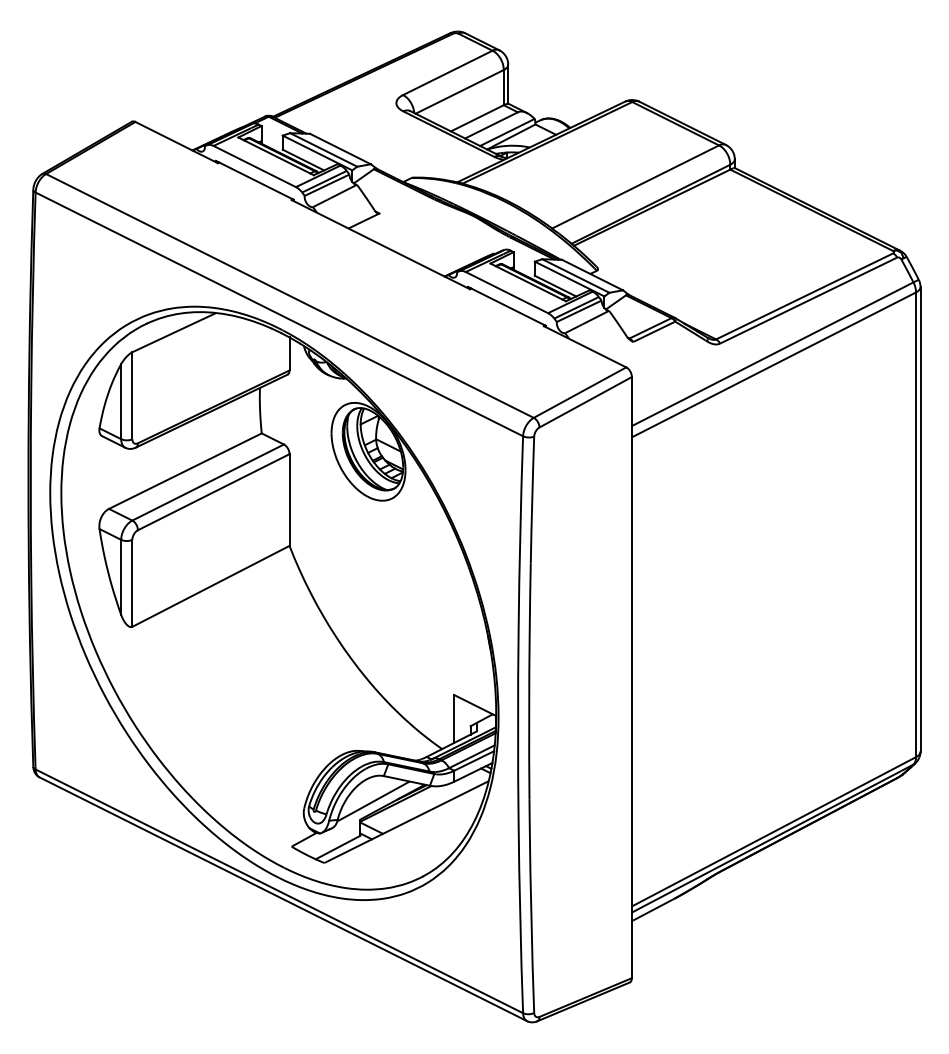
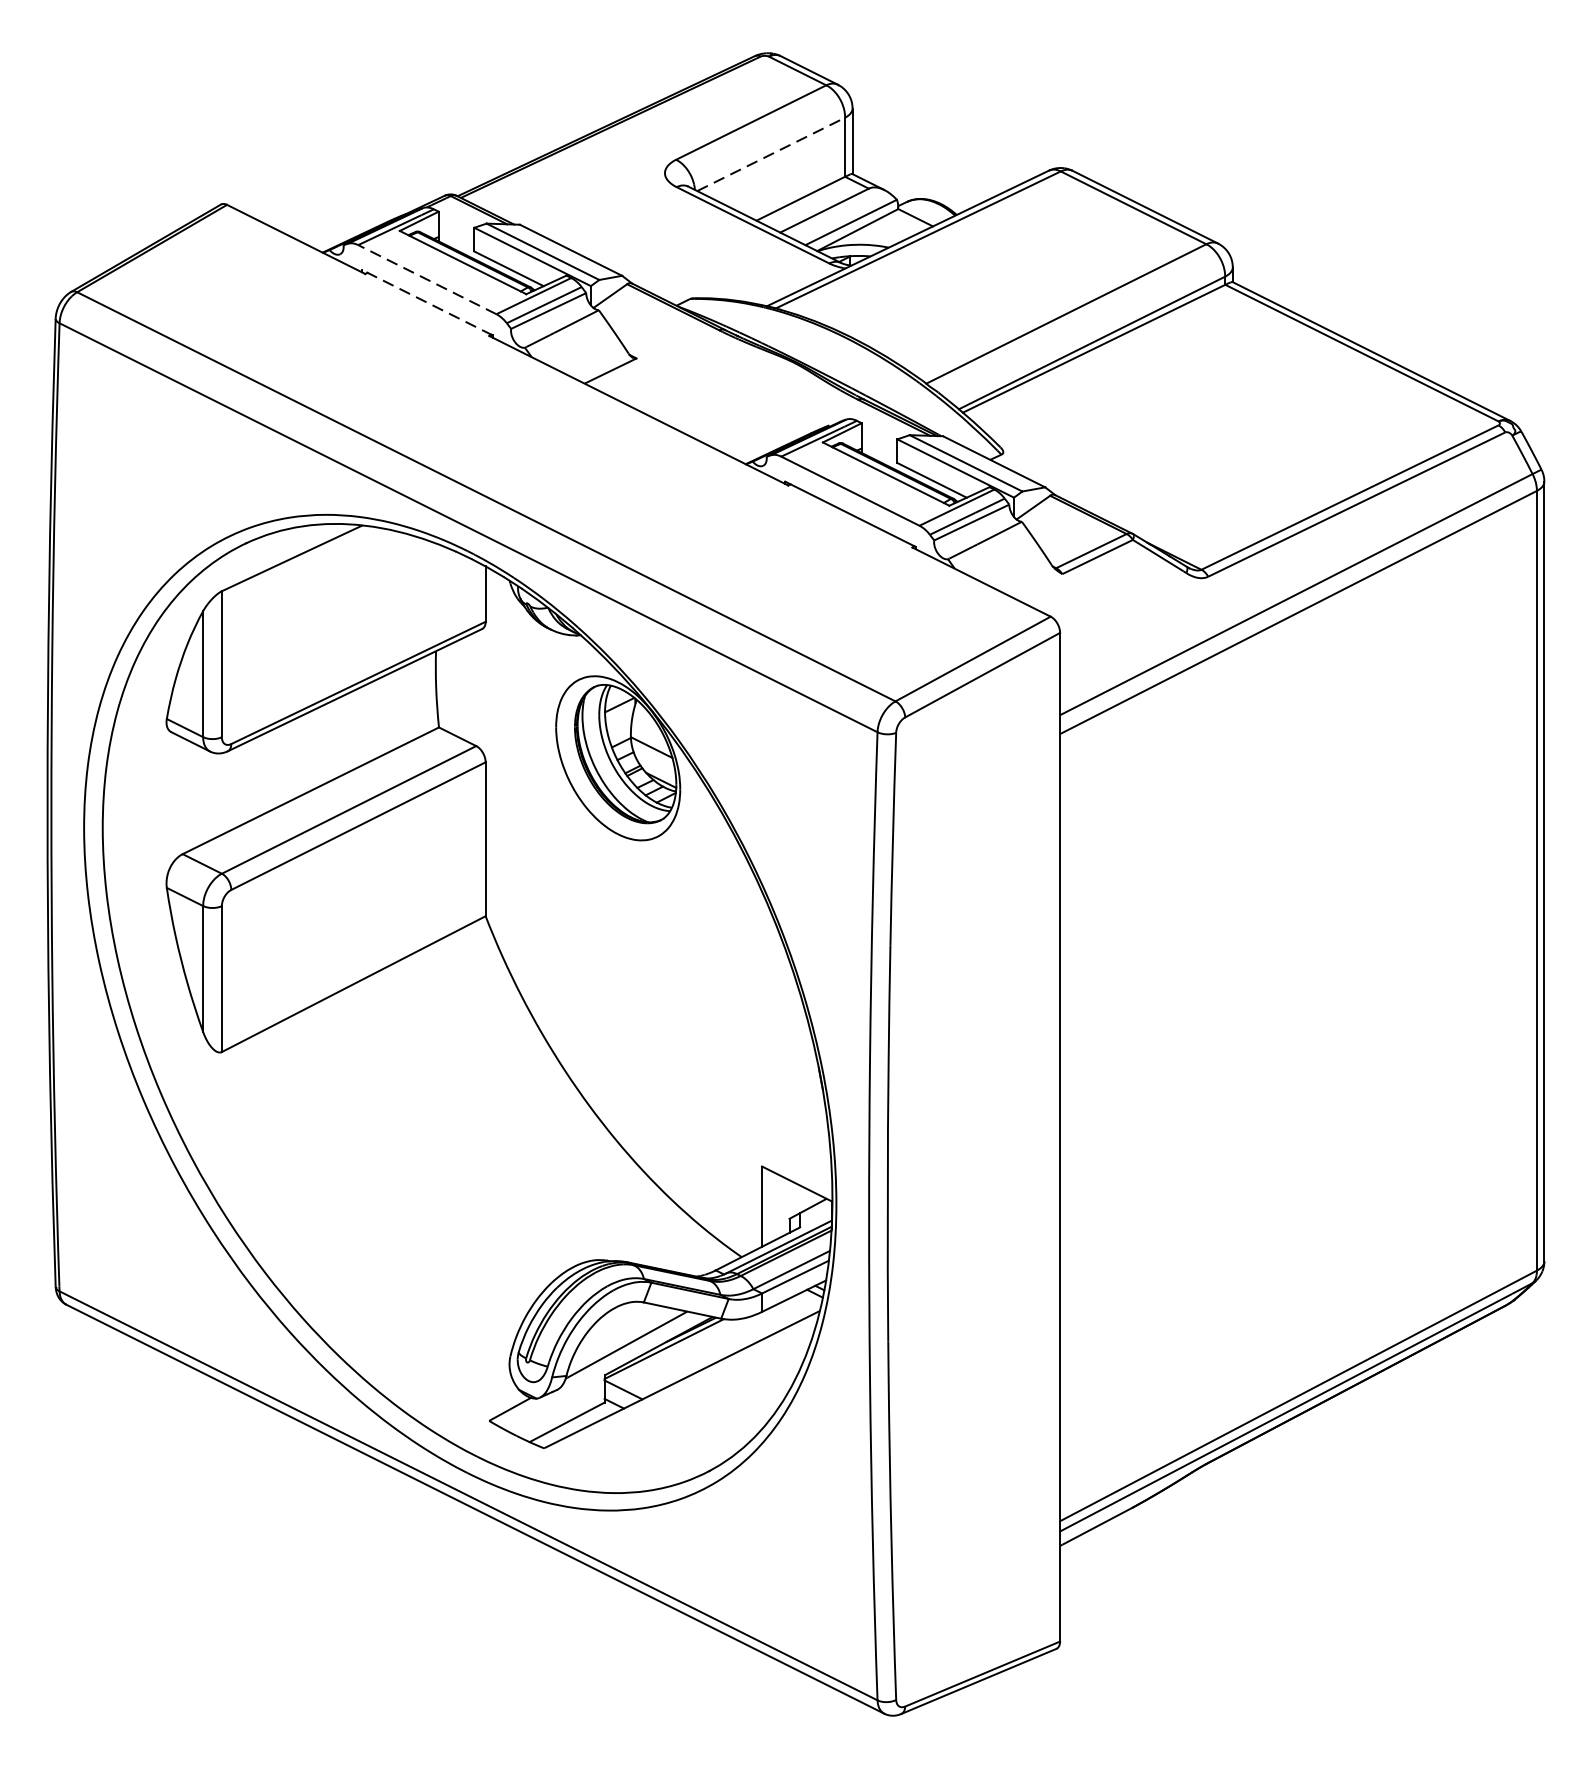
line: (460, 91) -> (772, 153), solid -> dashed
line: (254, 166) -> (426, 279), solid -> dashed
line: (254, 180) -> (426, 303), solid -> dashed

